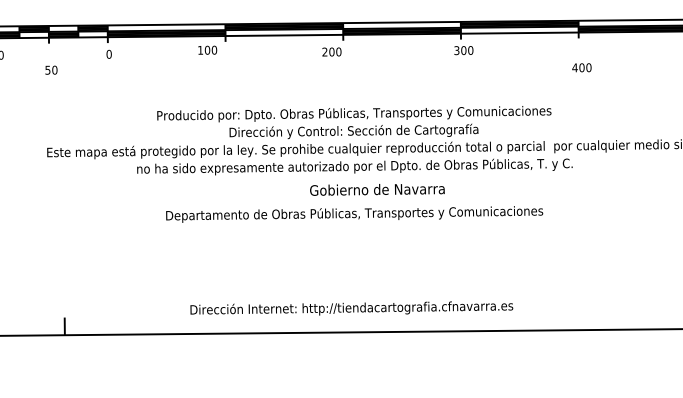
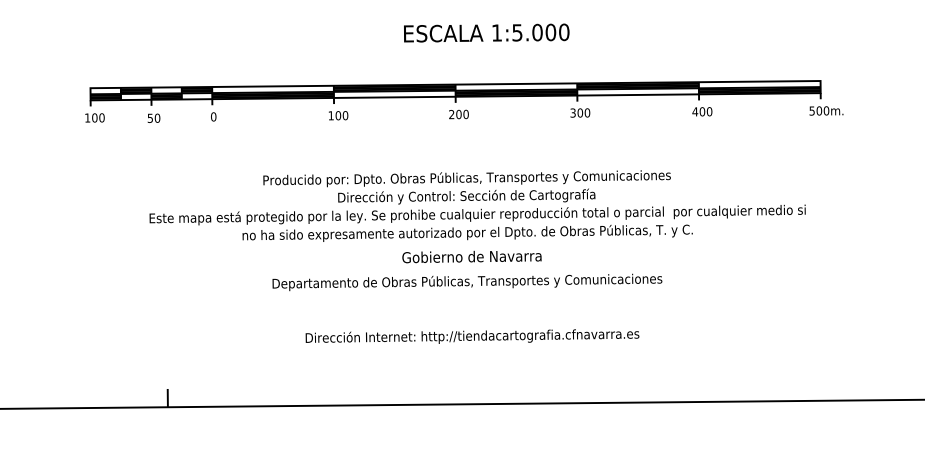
text: (207, 50) -> (338, 115), moved
text: (331, 52) -> (458, 114), moved
text: (582, 67) -> (702, 111), moved
text: (50, 69) -> (153, 117), moved
text: (376, 189) -> (471, 256), moved
text: (351, 308) -> (472, 336), moved

